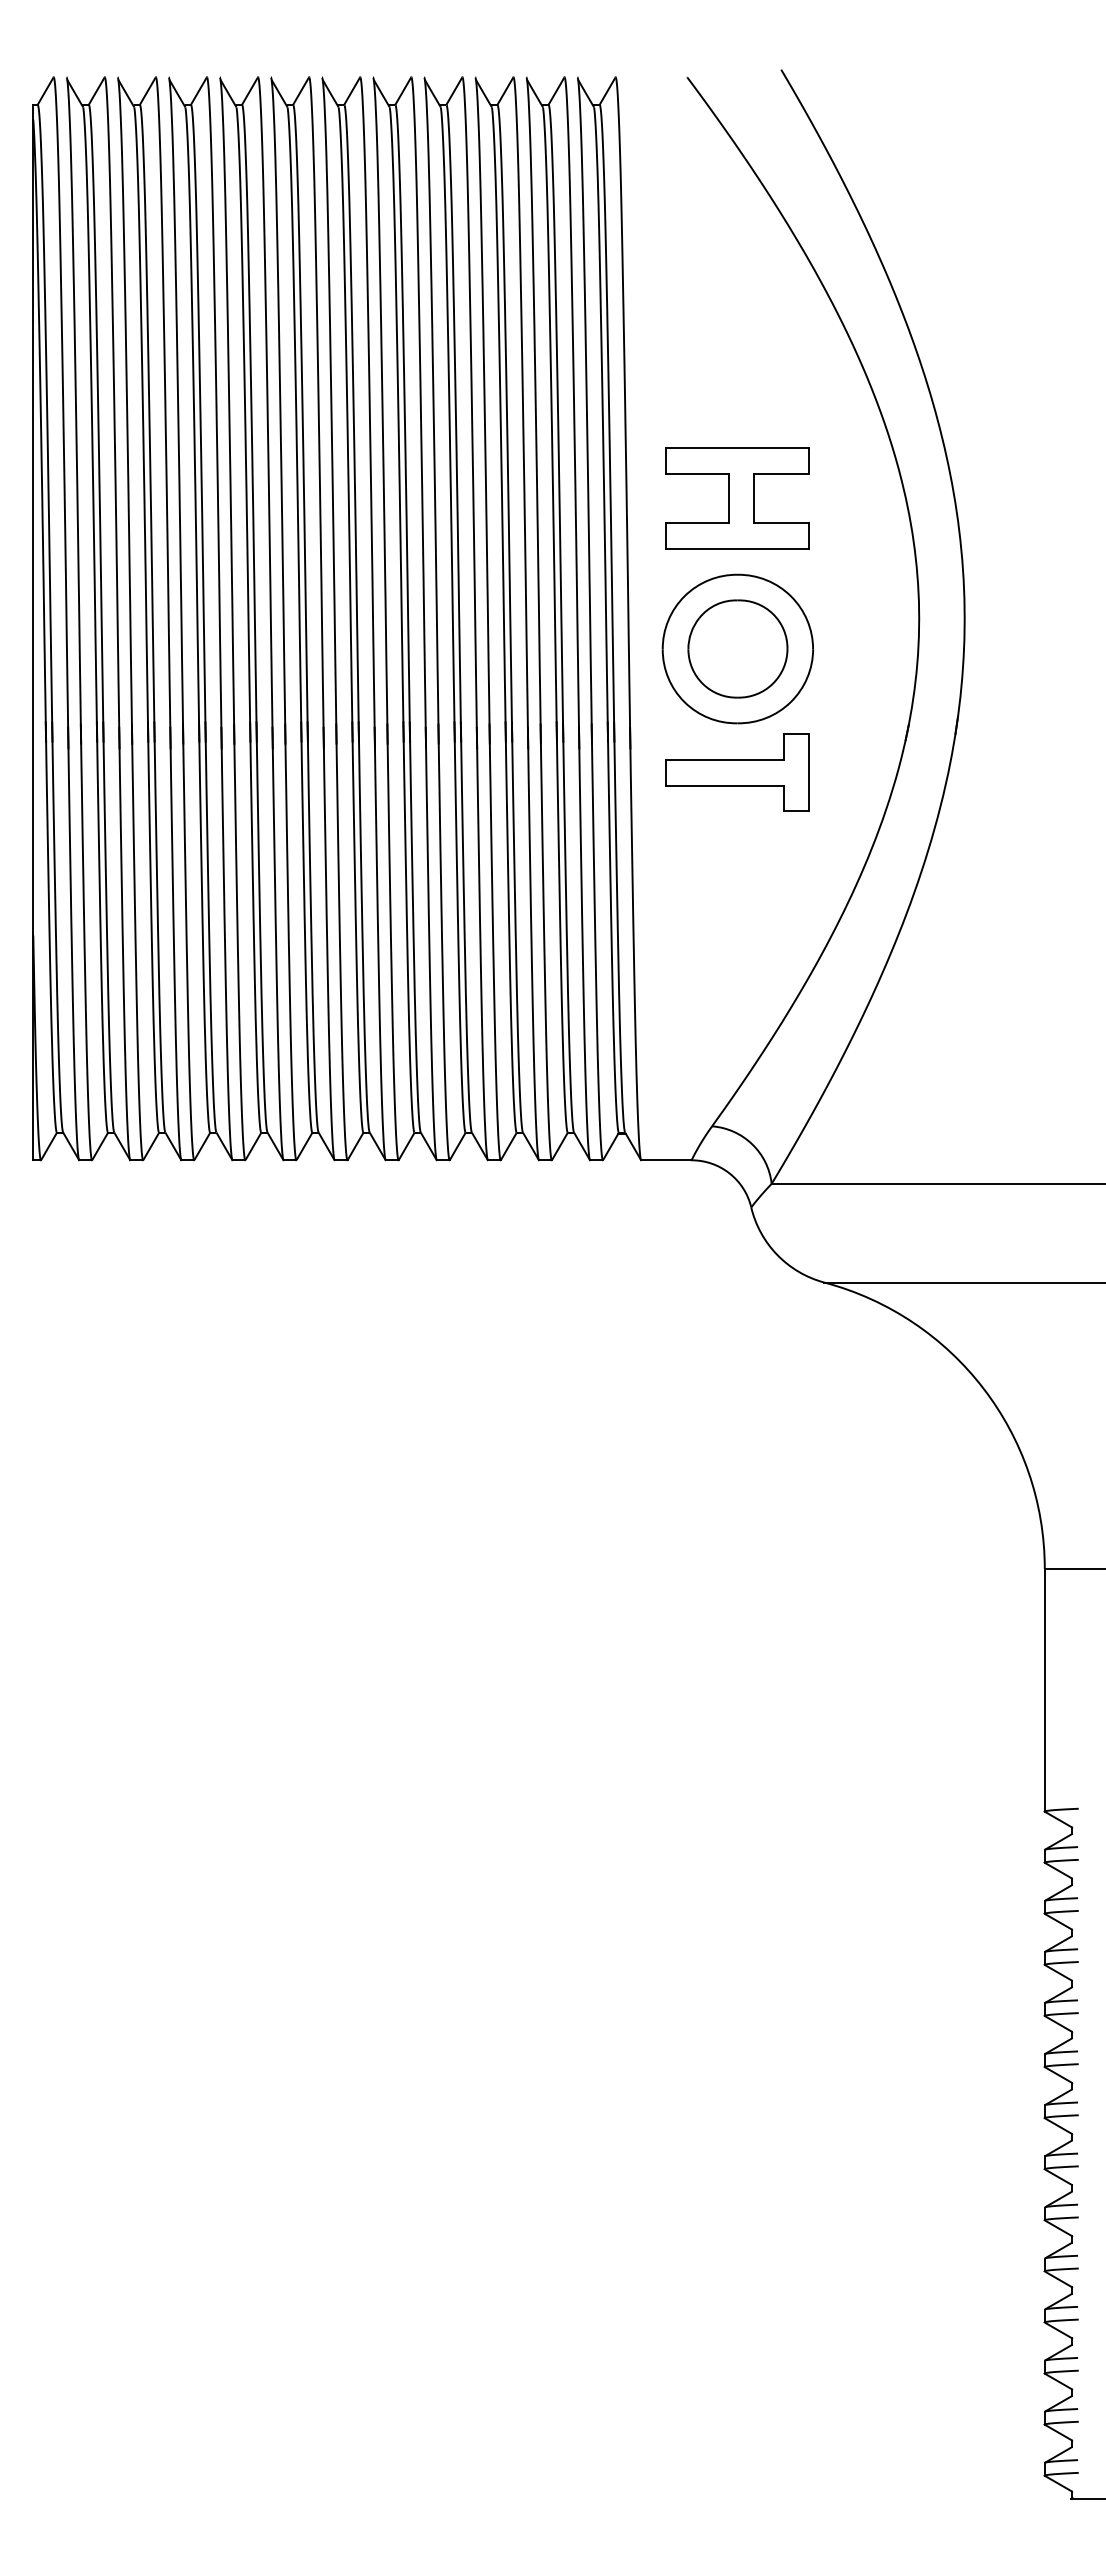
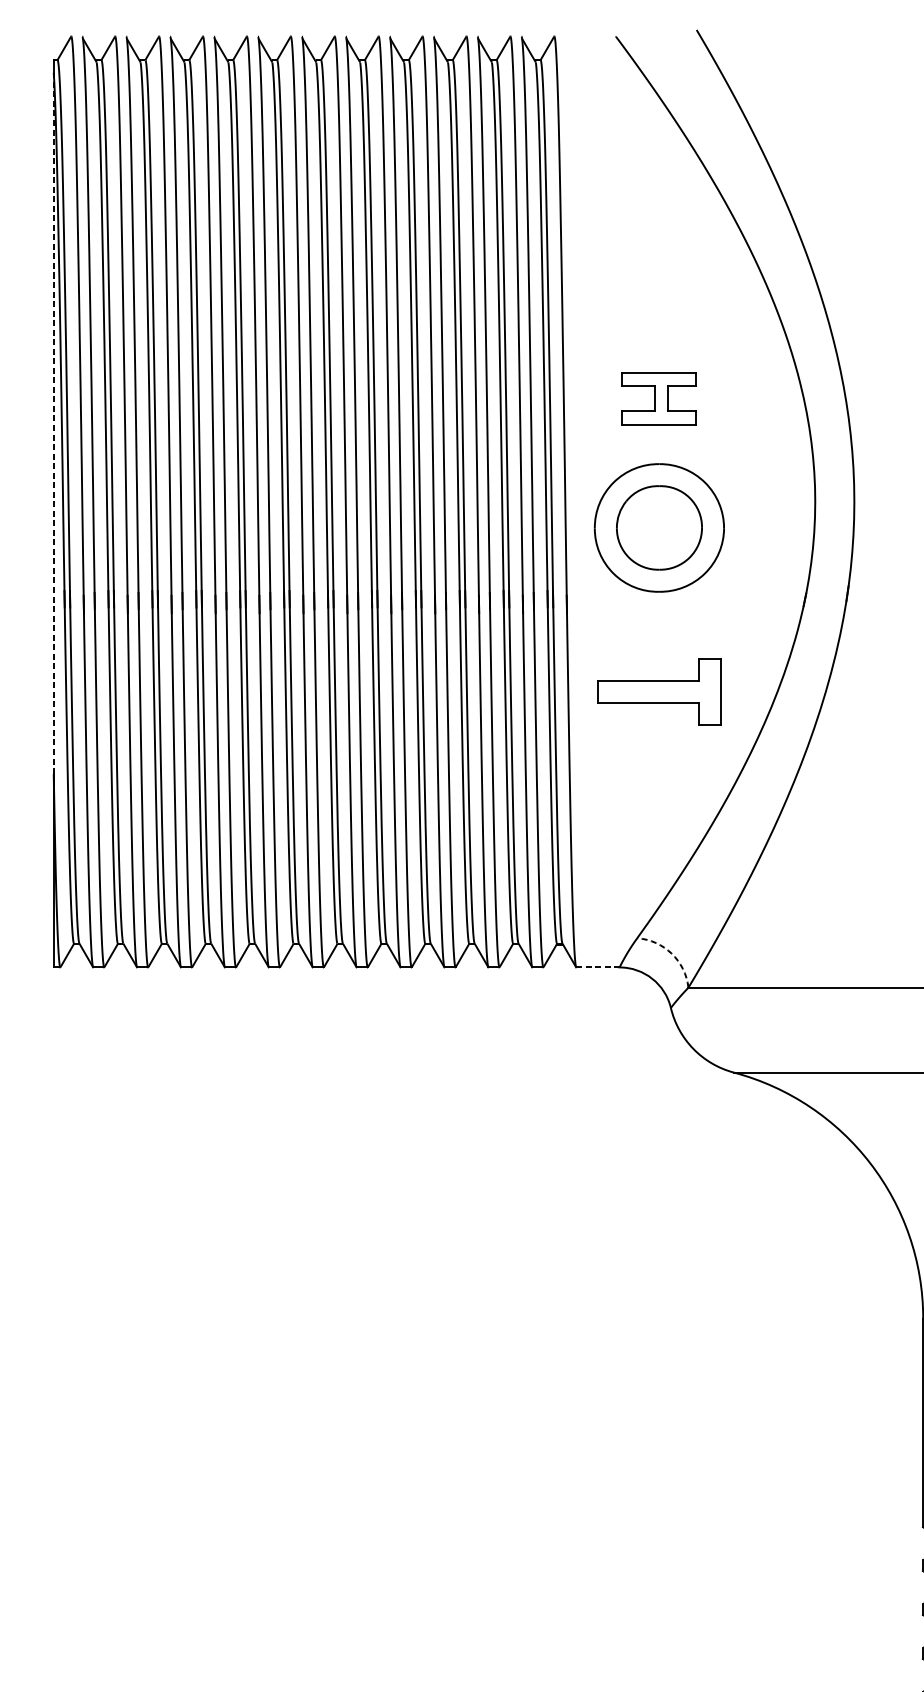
part: (737, 498) -> (659, 398), size x0.6
line: (33, 527) -> (53, 423), solid -> dashed
part: (737, 772) -> (659, 691), moved
arc: (752, 1144) -> (671, 953), solid -> dashed
line: (666, 1160) -> (598, 967), solid -> dashed

